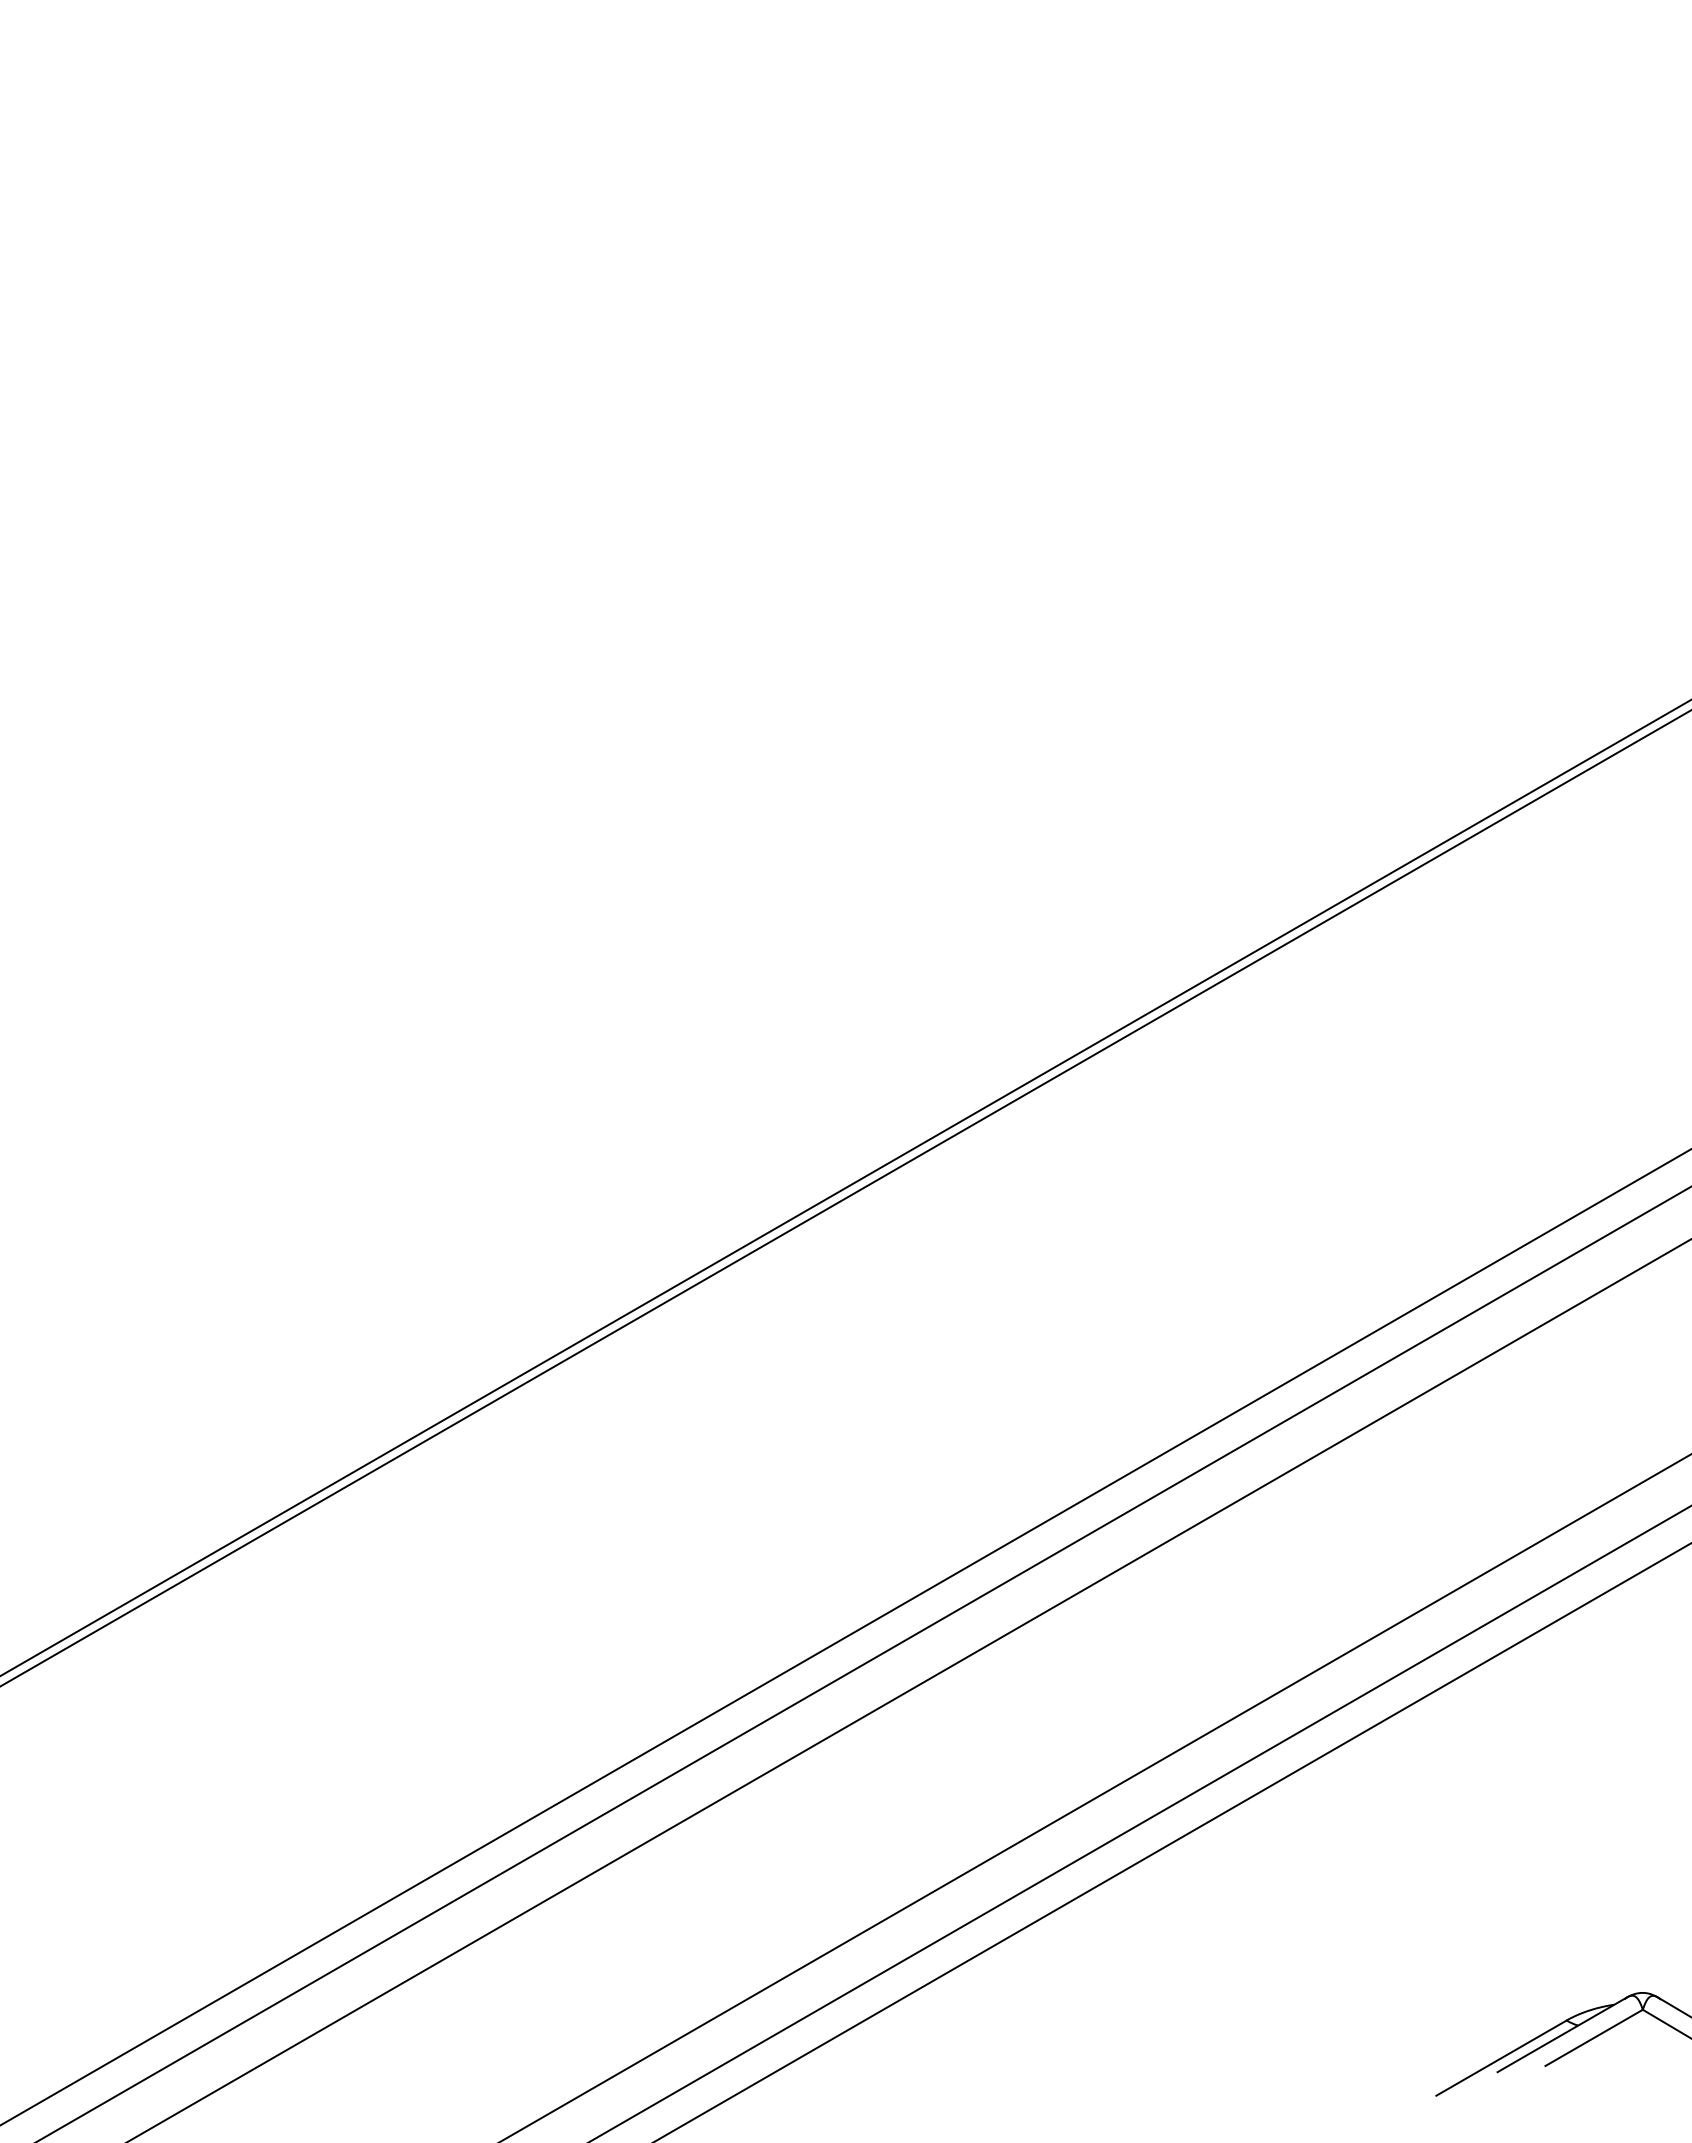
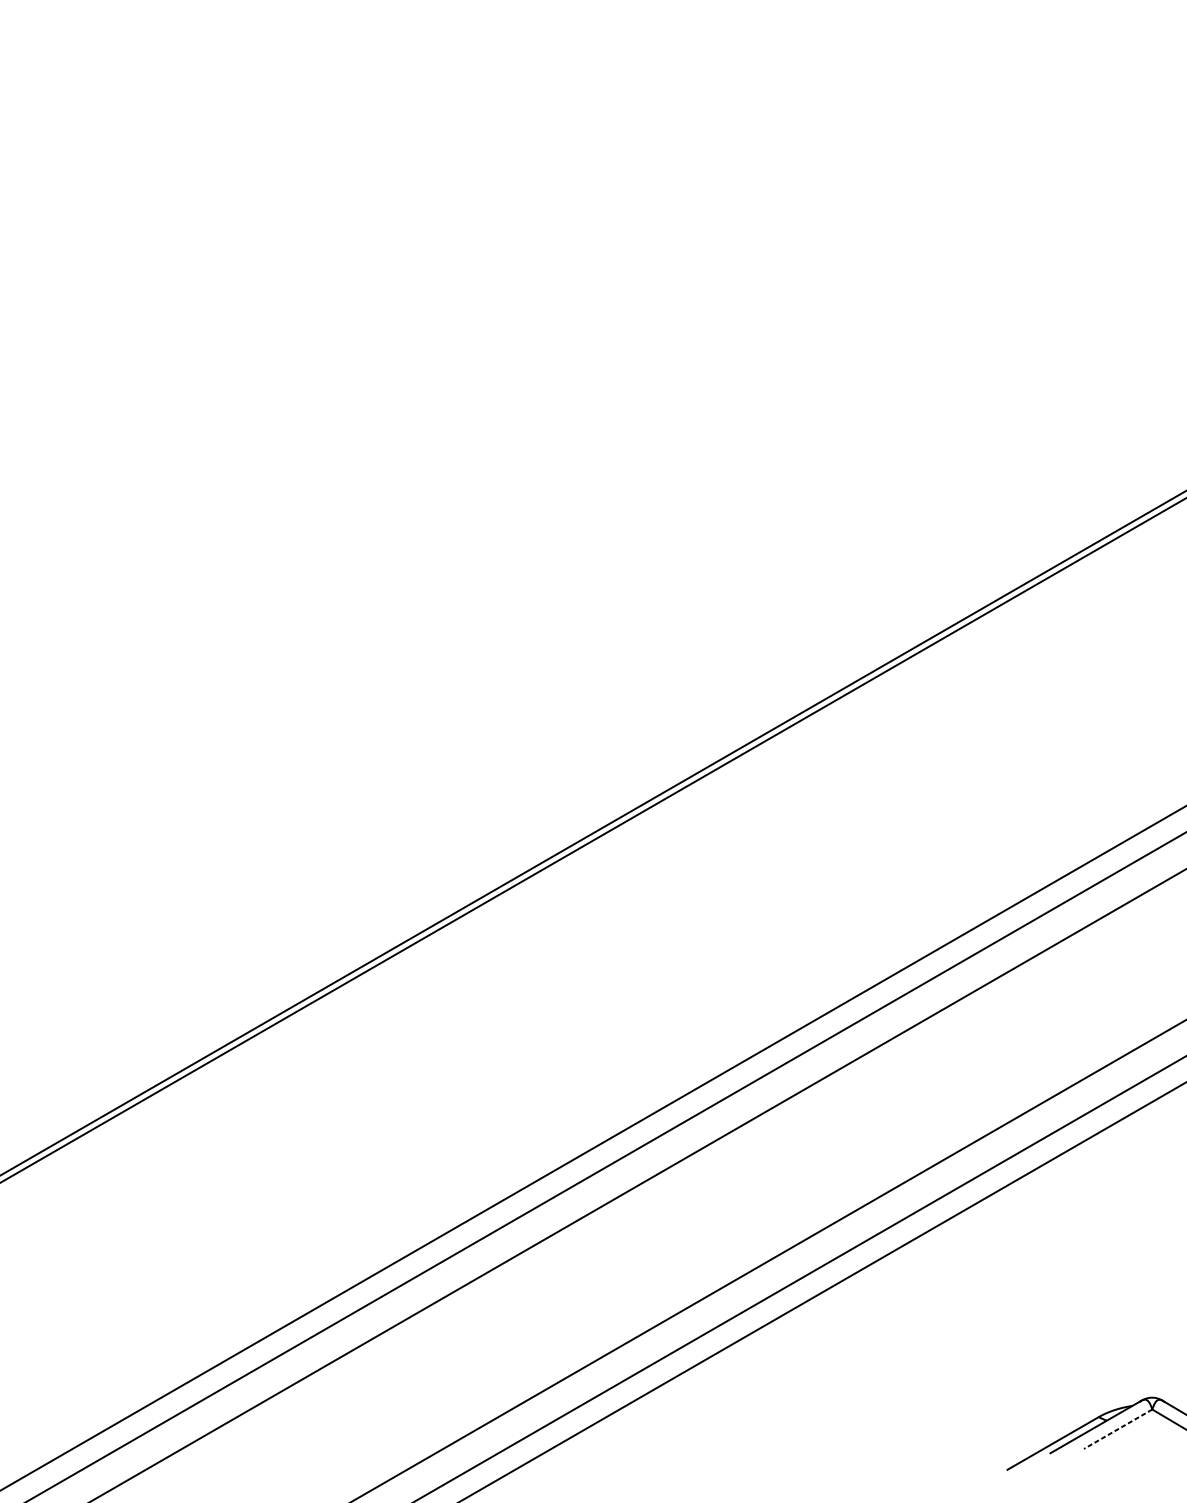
line: (1593, 2038) -> (1117, 1429), solid -> dashed

